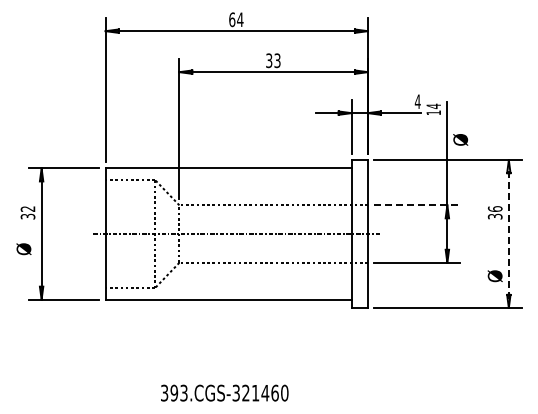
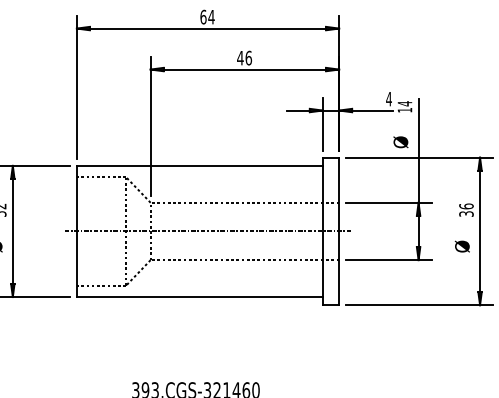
text: (272, 60) -> (243, 57), 33 -> 46
text: (460, 139) -> (400, 141), moved
line: (417, 205) -> (388, 202), dashed -> solid
line: (508, 234) -> (479, 231), dashed -> solid
text: (494, 276) -> (461, 246), moved

